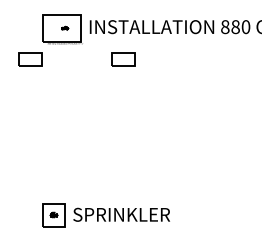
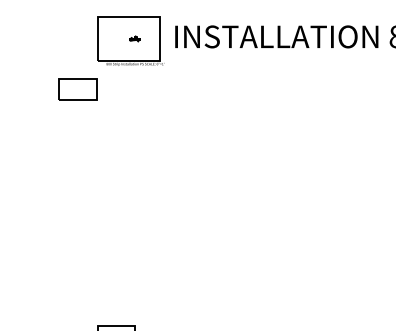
part: (123, 59) -> (230, 89), removed

